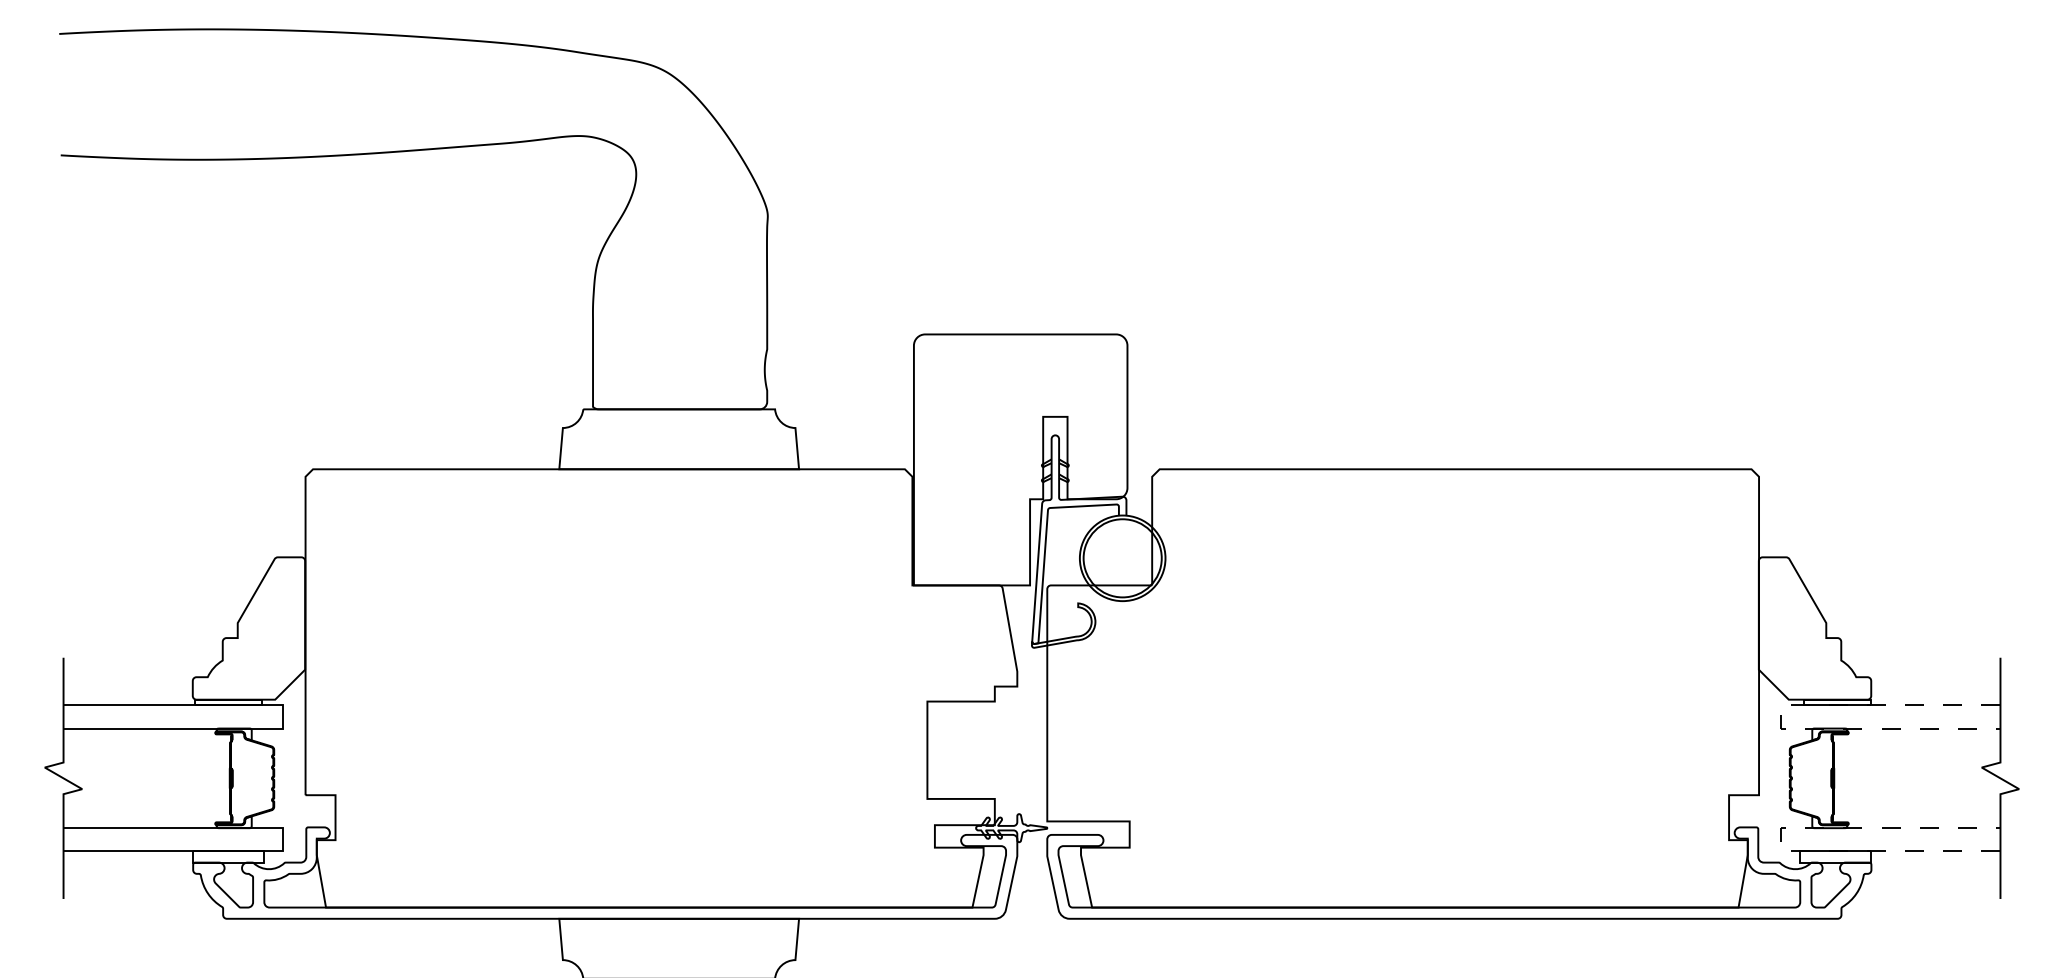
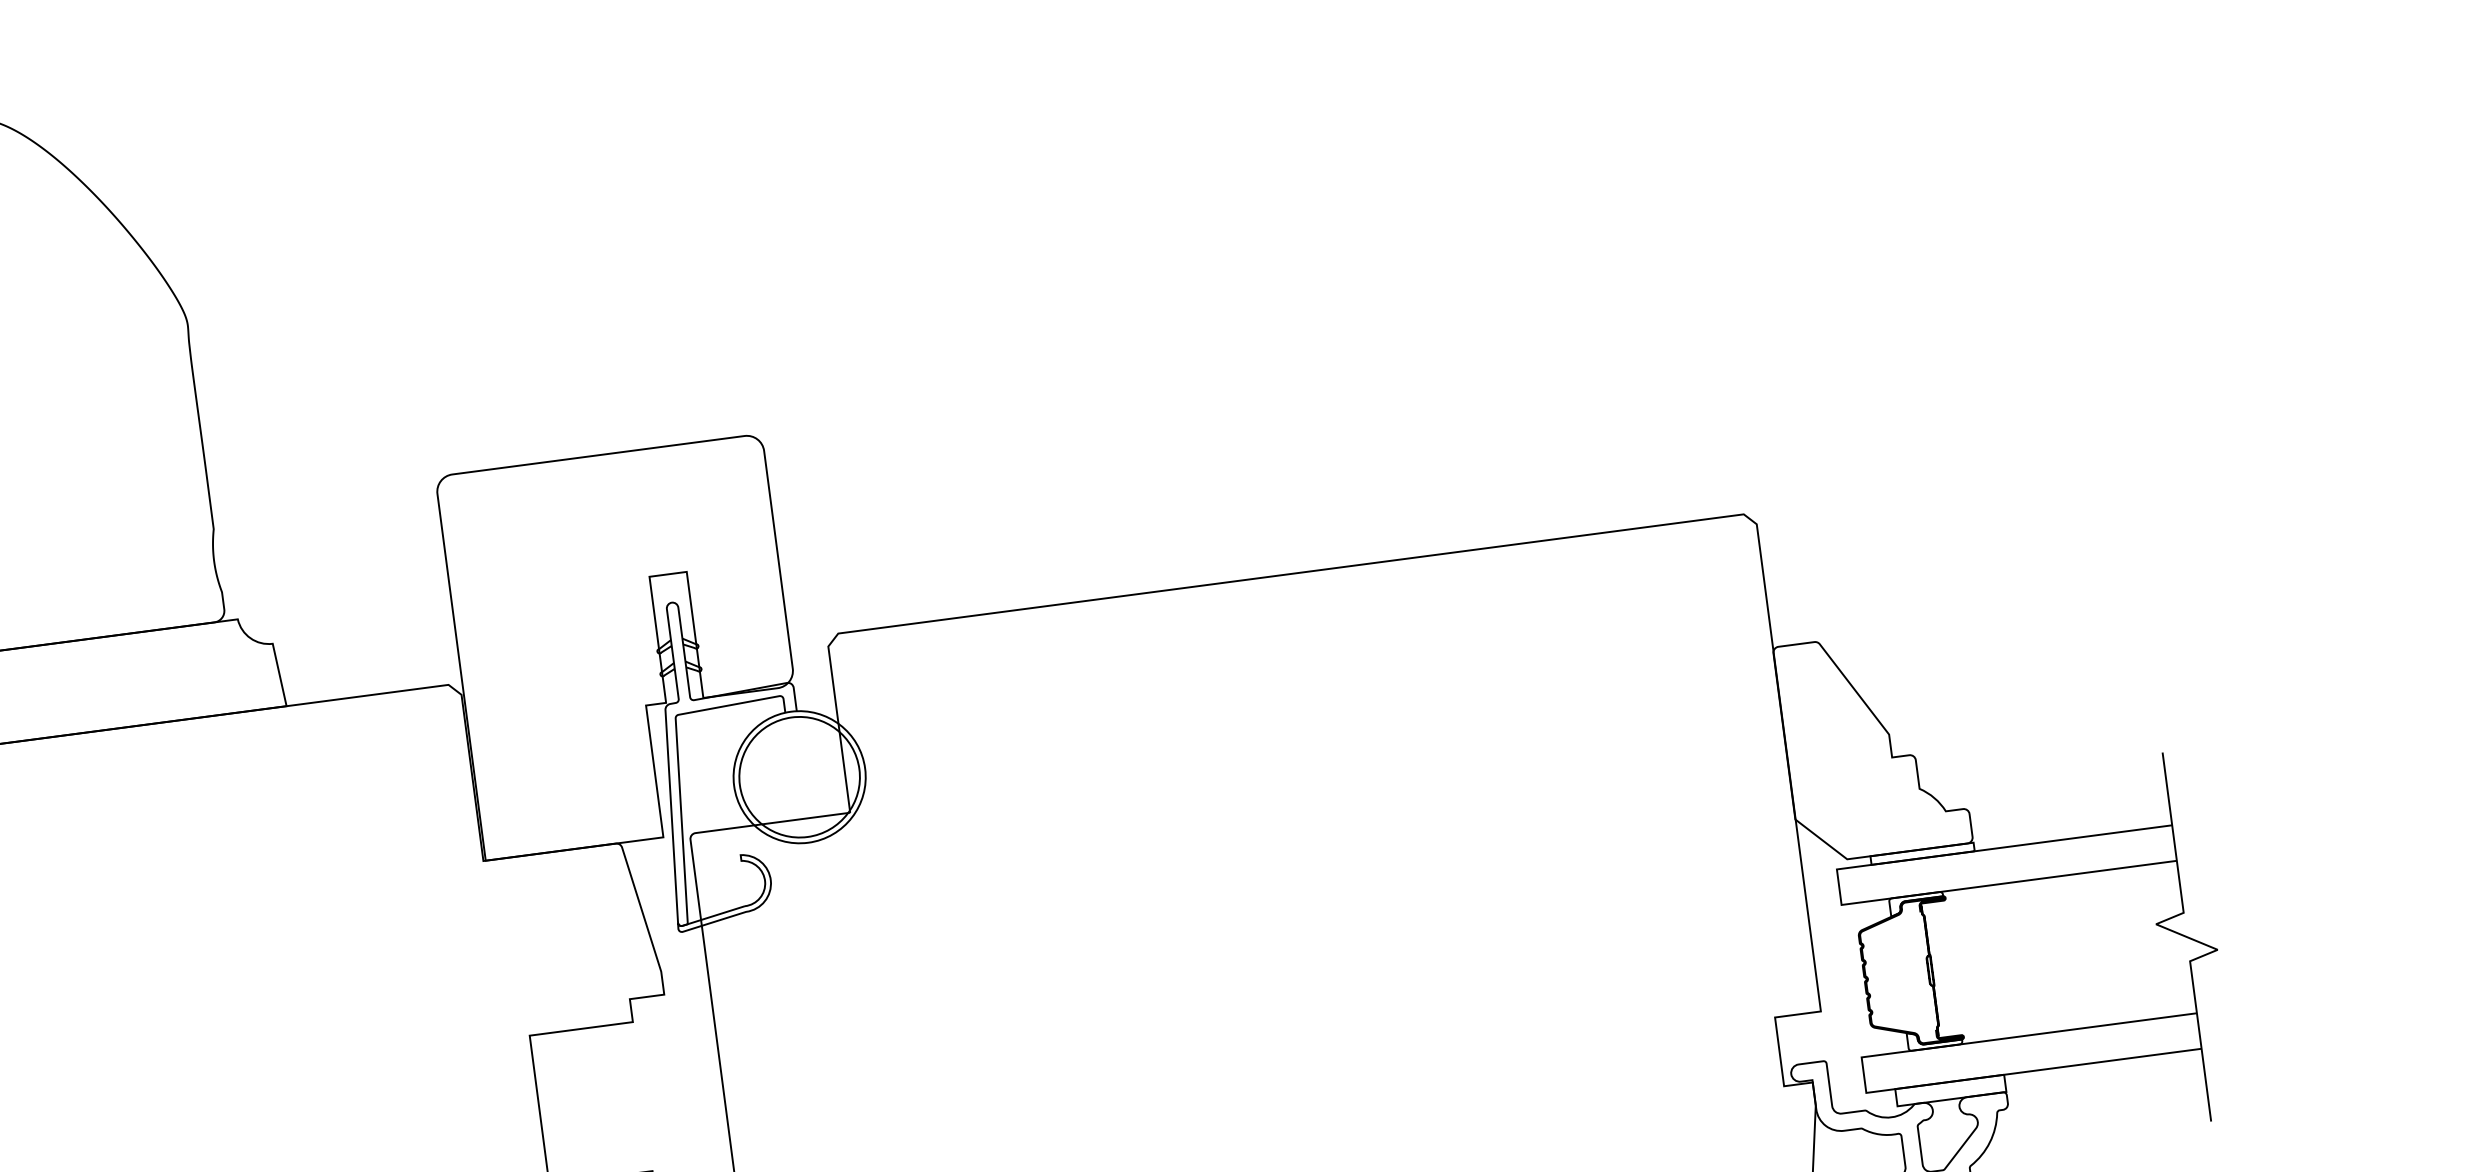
line: (1781, 716) -> (1839, 886), dashed -> solid
line: (1781, 839) -> (1864, 1074), dashed -> solid

